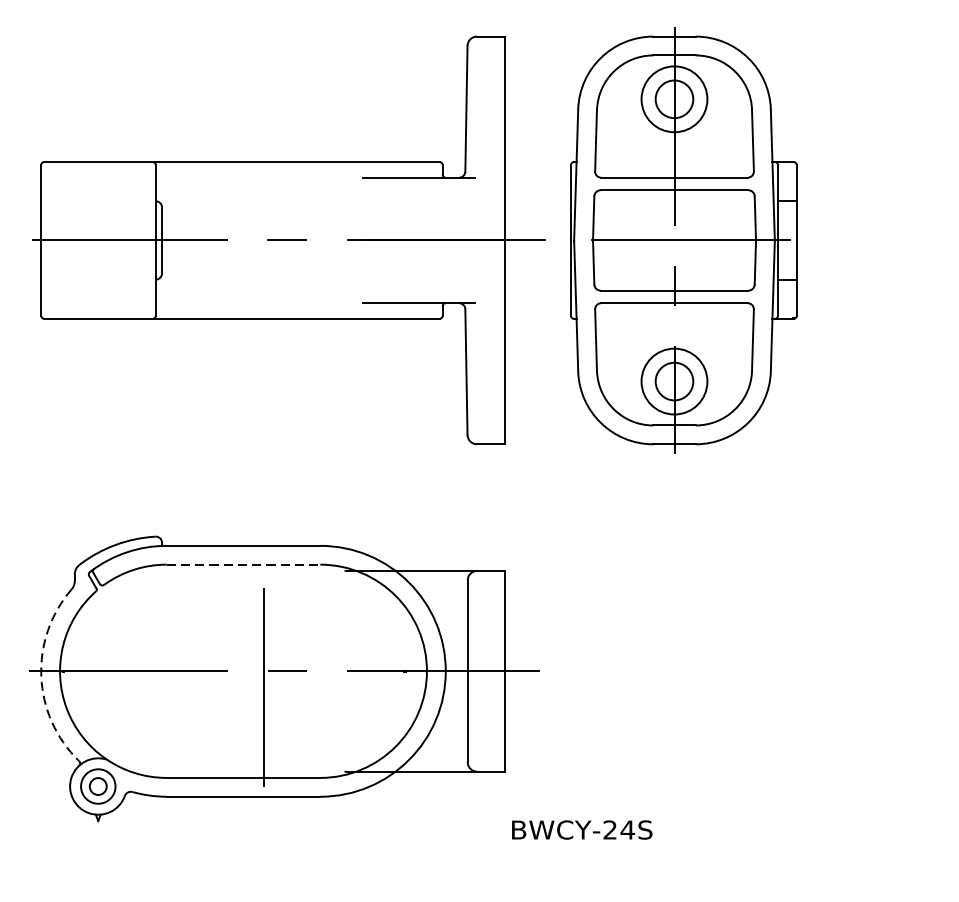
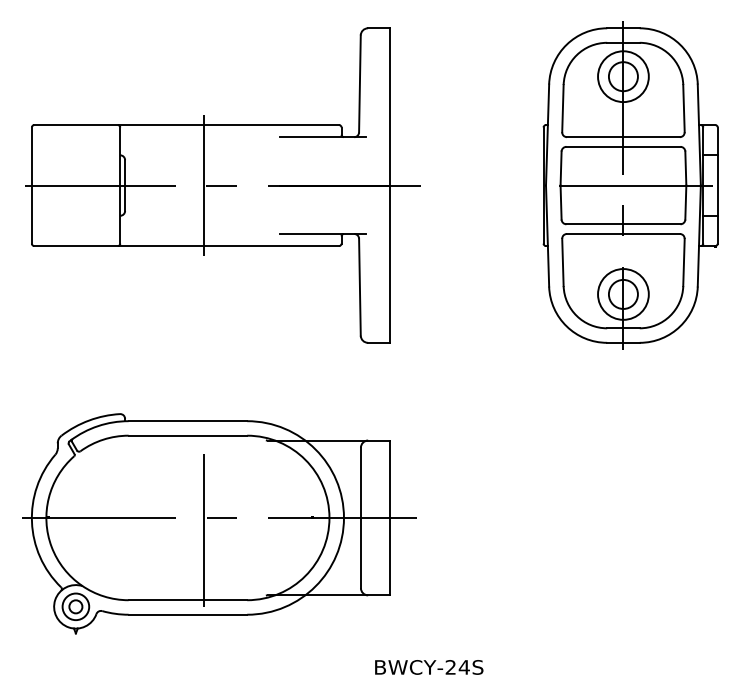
line: (263, 240) -> (203, 185), added
part: (683, 240) -> (630, 185), moved
line: (244, 564) -> (188, 435), dashed -> solid
arc: (40, 677) -> (31, 522), dashed -> solid
text: (582, 830) -> (429, 667), moved

